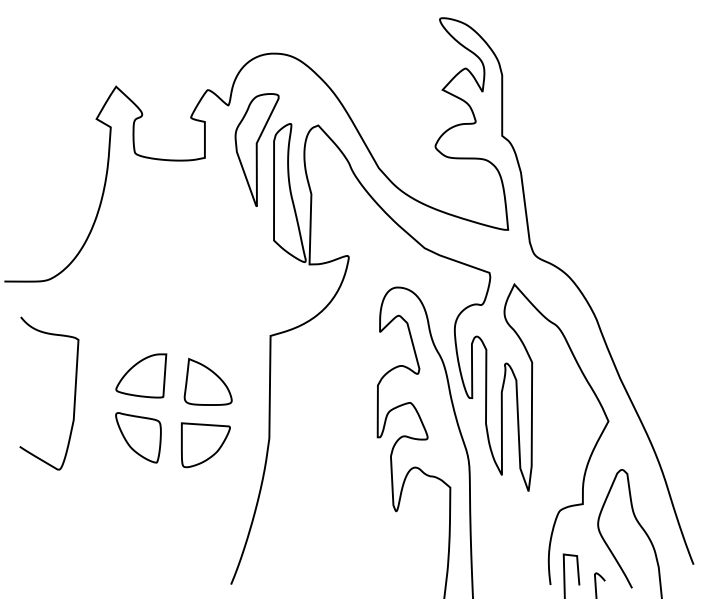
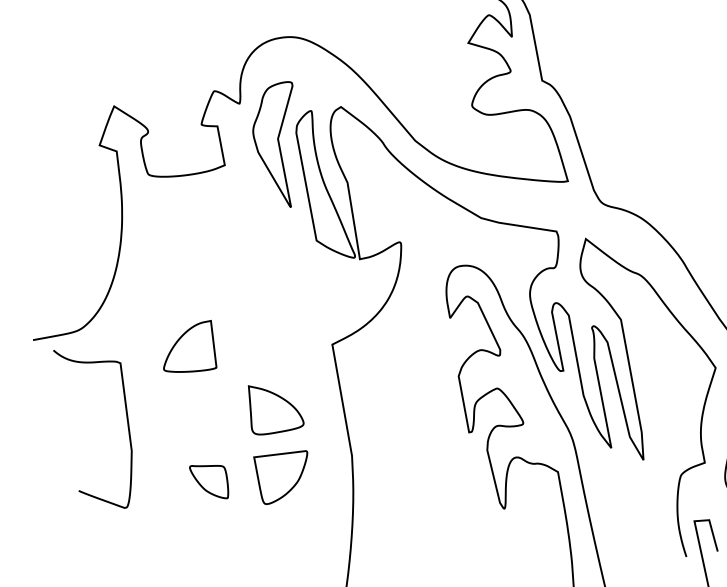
part: (141, 375) -> (188, 348), moved
curve: (74, 393) -> (127, 422), moved
part: (138, 437) -> (210, 481), size x0.7

